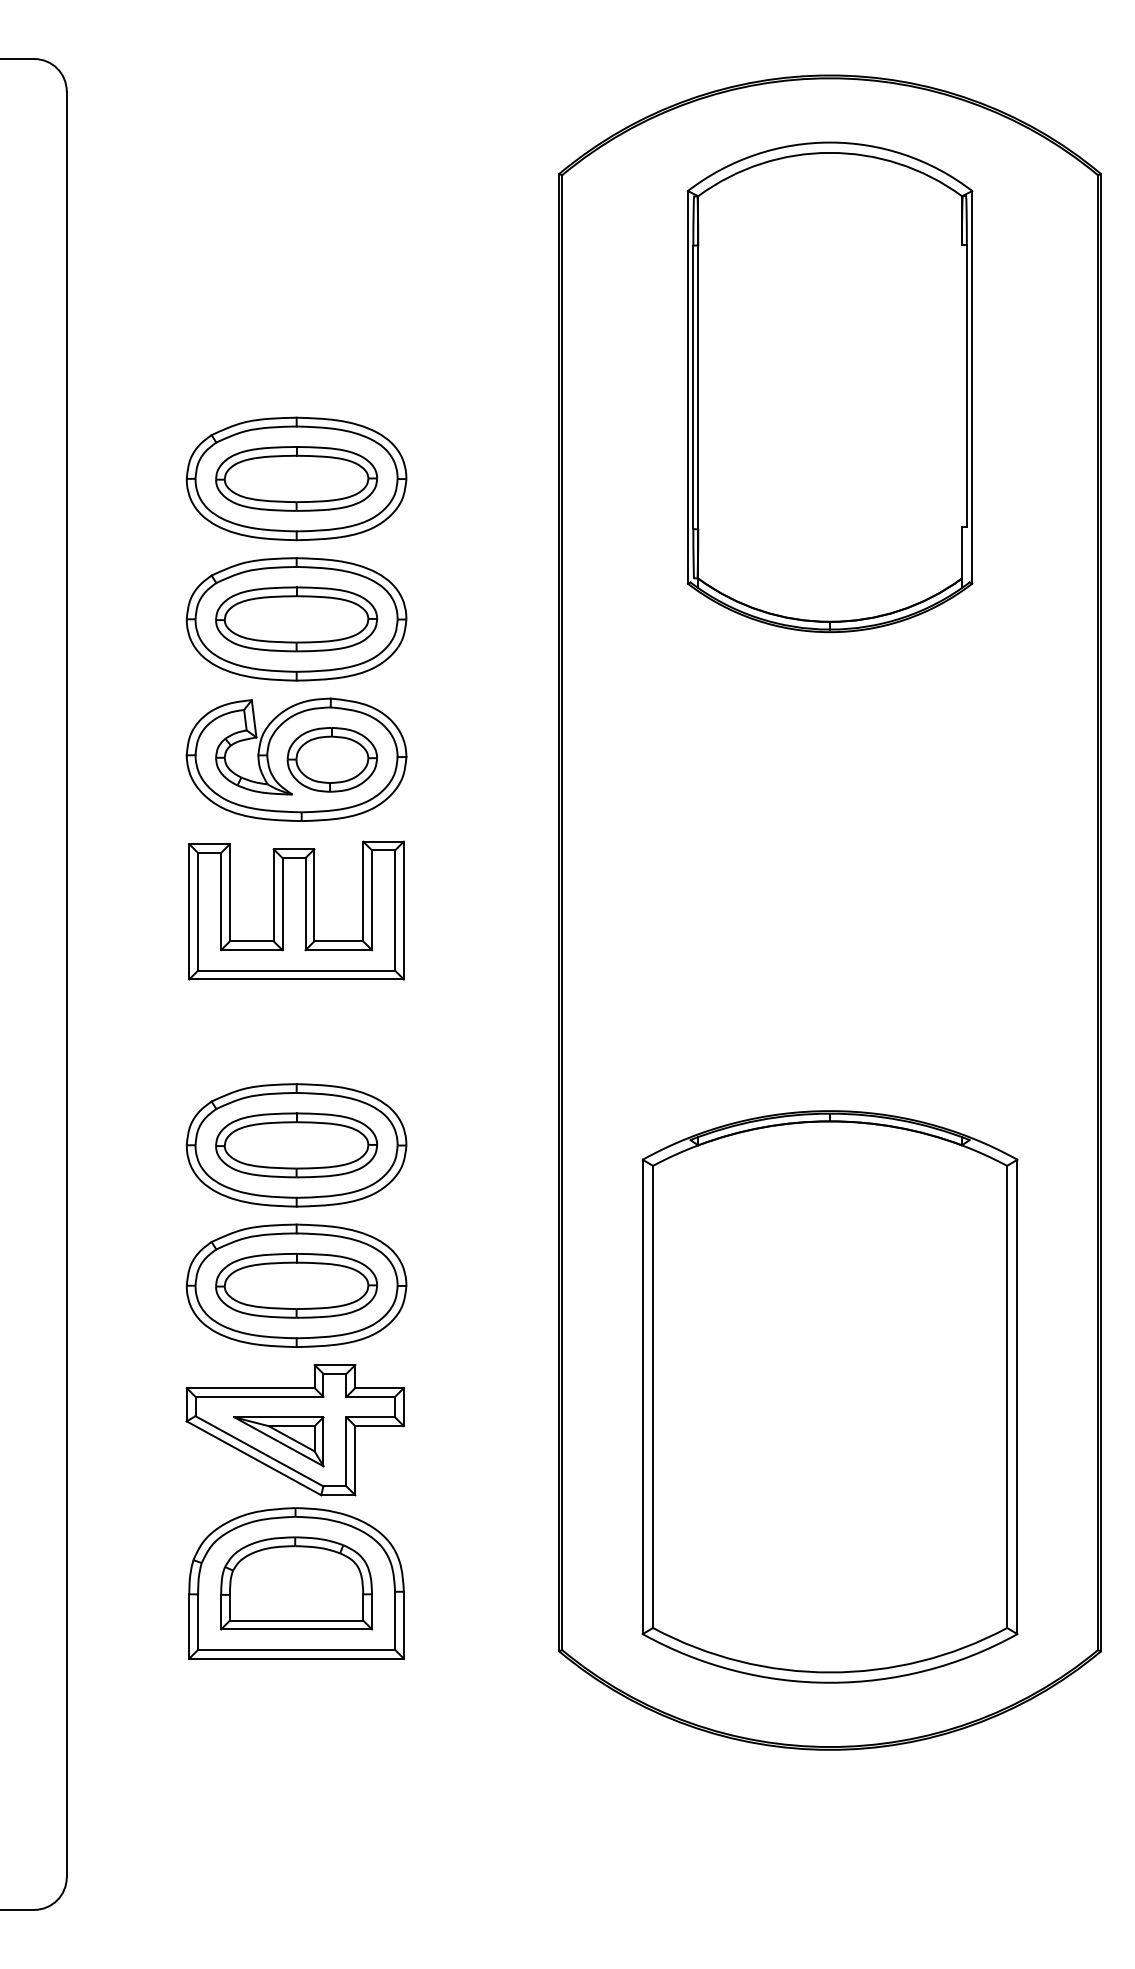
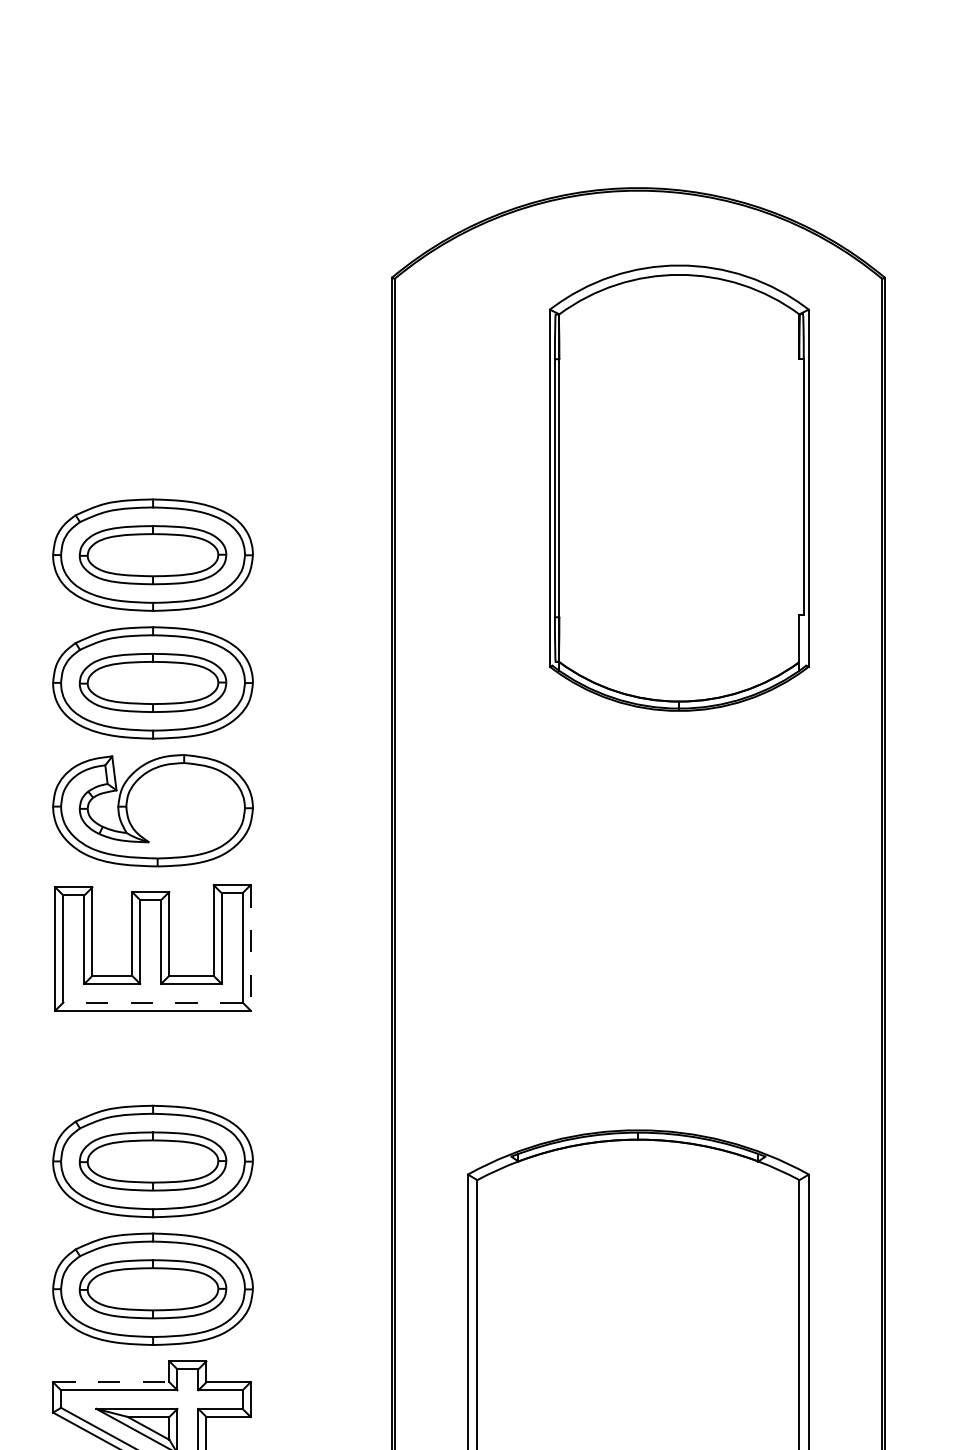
part: (829, 386) -> (678, 487), moved
part: (331, 759) -> (184, 810), removed
line: (403, 910) -> (250, 947), solid -> dashed
line: (296, 970) -> (152, 1002), solid -> dashed
line: (250, 1388) -> (111, 1382), solid -> dashed

